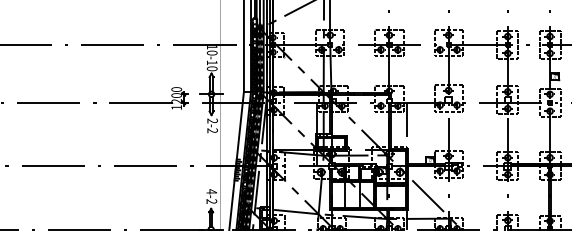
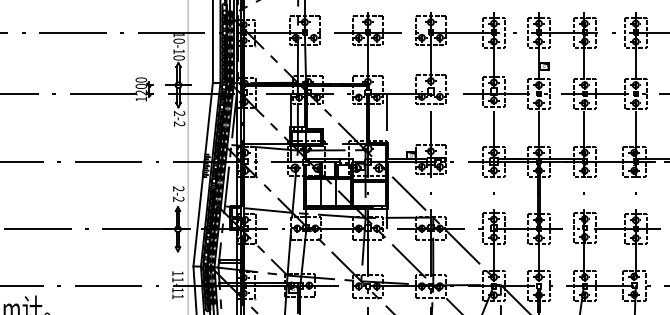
text: (211, 191) -> (178, 188), 4-2 -> 2-2

